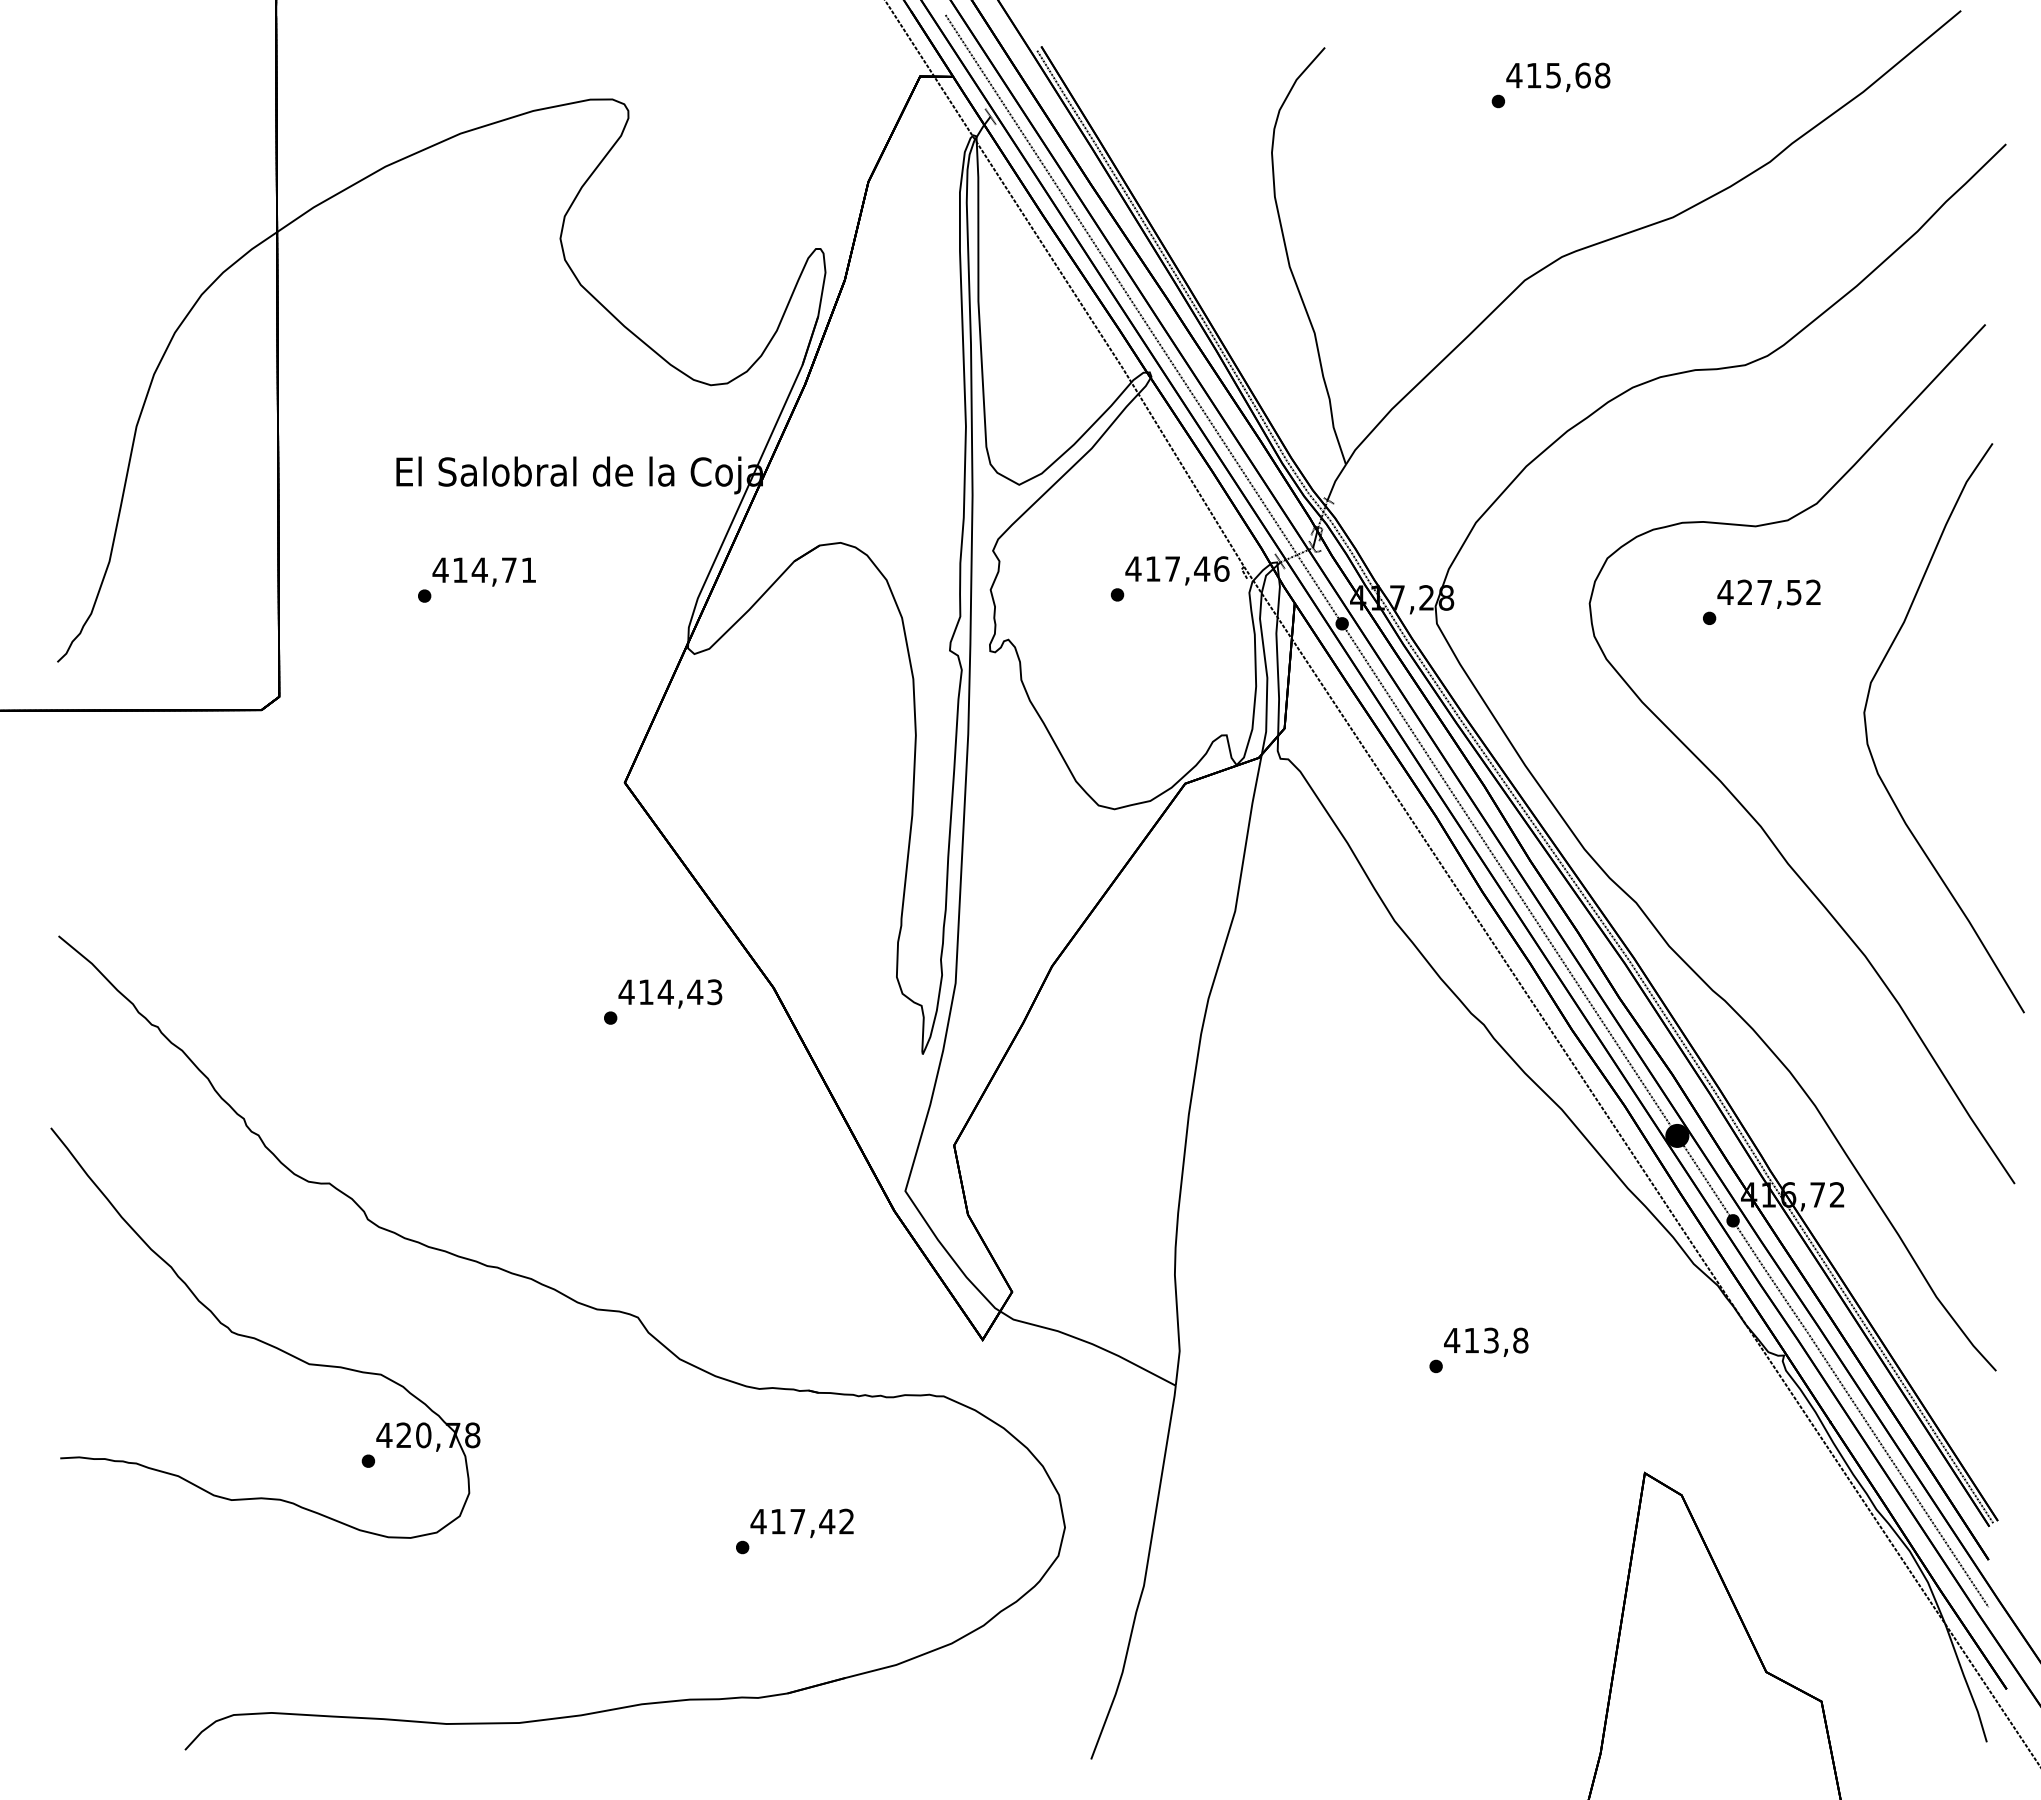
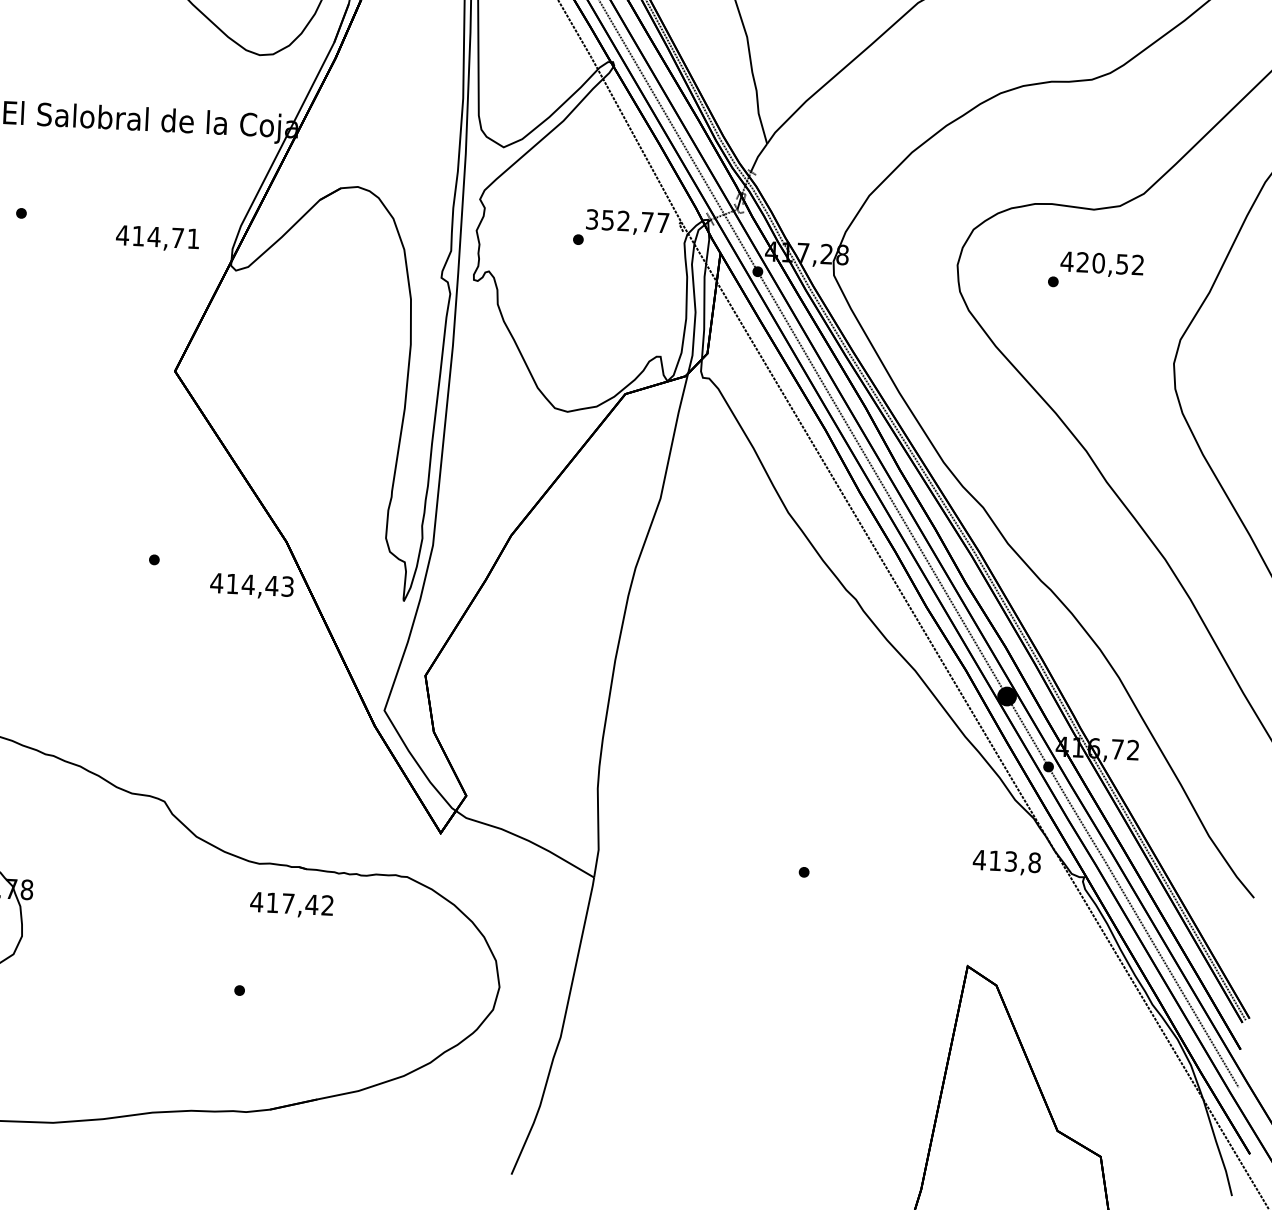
text: (1177, 568) -> (627, 220), 417,46 -> 352,77
text: (483, 571) -> (157, 238), moved
text: (1764, 592) -> (1098, 263), 427,52 -> 420,52
text: (670, 993) -> (252, 585), moved
text: (1486, 1341) -> (1007, 862), moved
text: (801, 1523) -> (291, 905), moved

